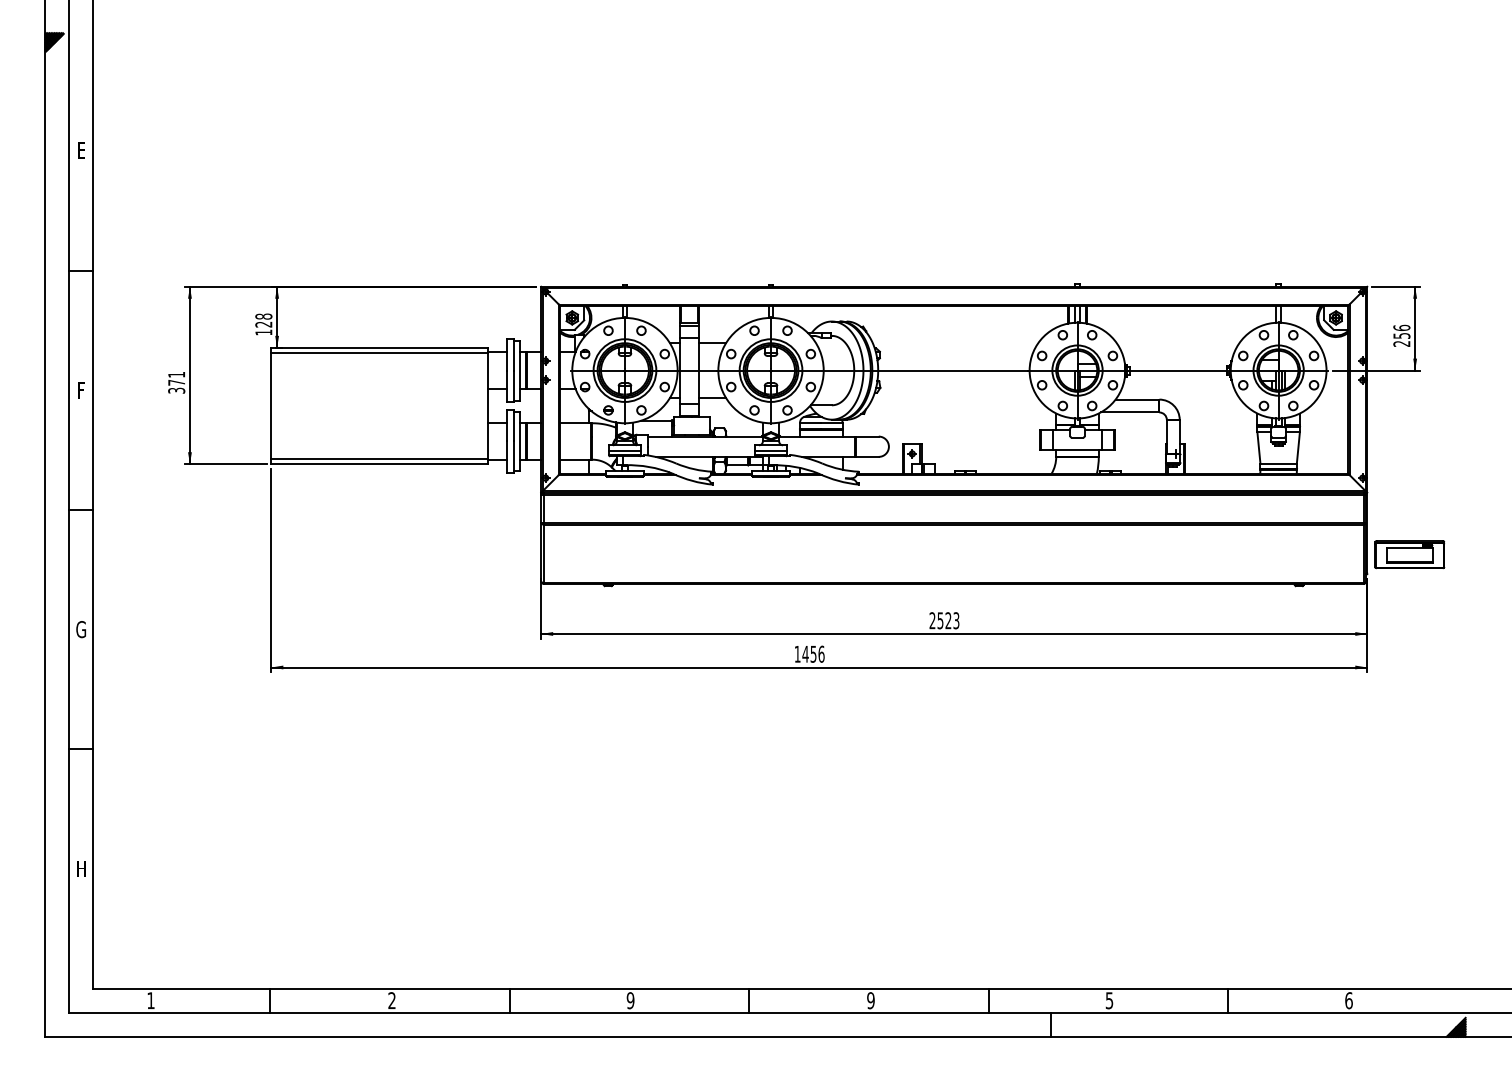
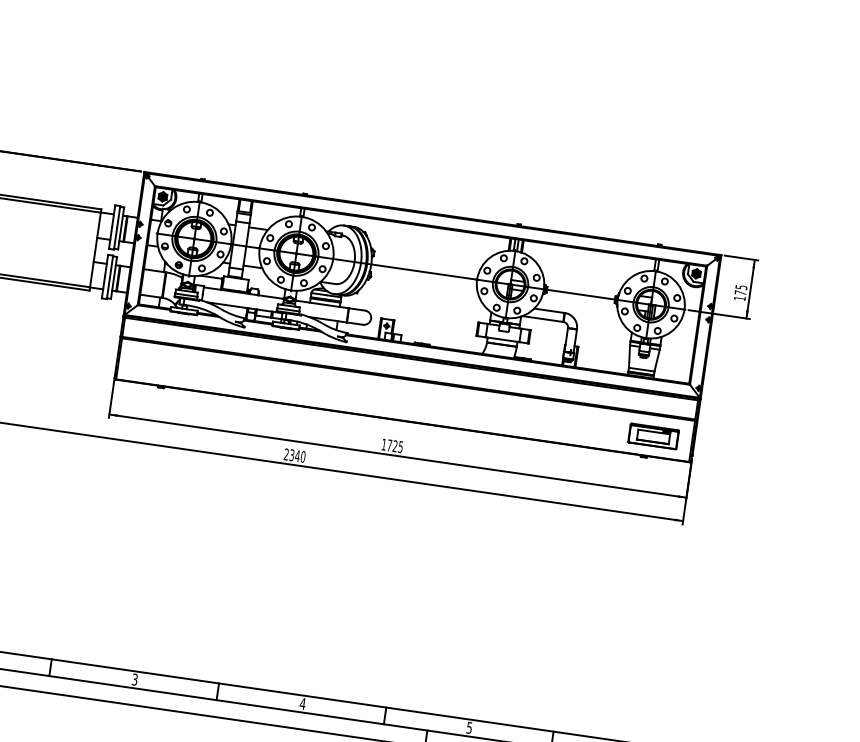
text: (1401, 335) -> (740, 292), 256 -> 175
part: (1409, 554) -> (653, 436), moved
text: (944, 620) -> (392, 445), 2523 -> 1725
text: (809, 653) -> (294, 455), 1456 -> 2340
text: (630, 1000) -> (134, 679), 9 -> 3
text: (870, 1000) -> (302, 703), 9 -> 4

